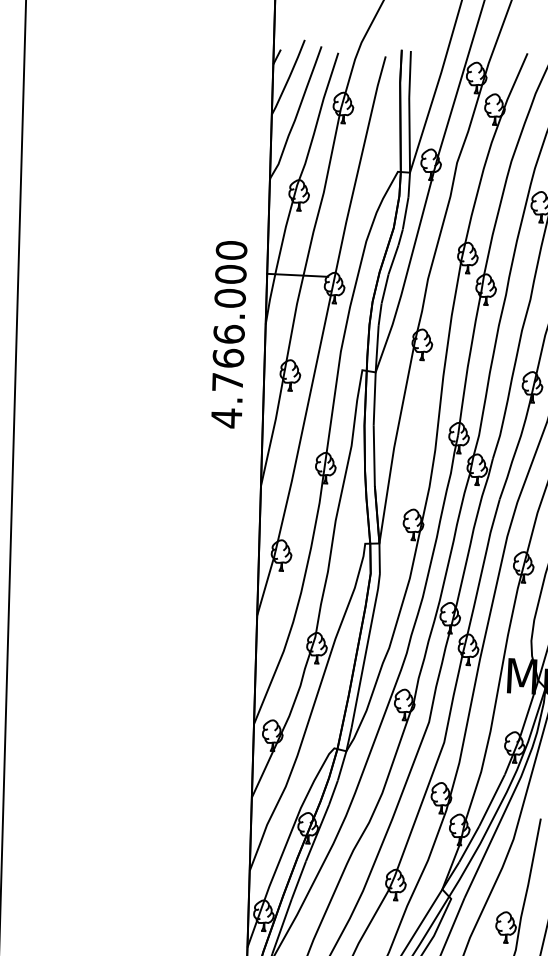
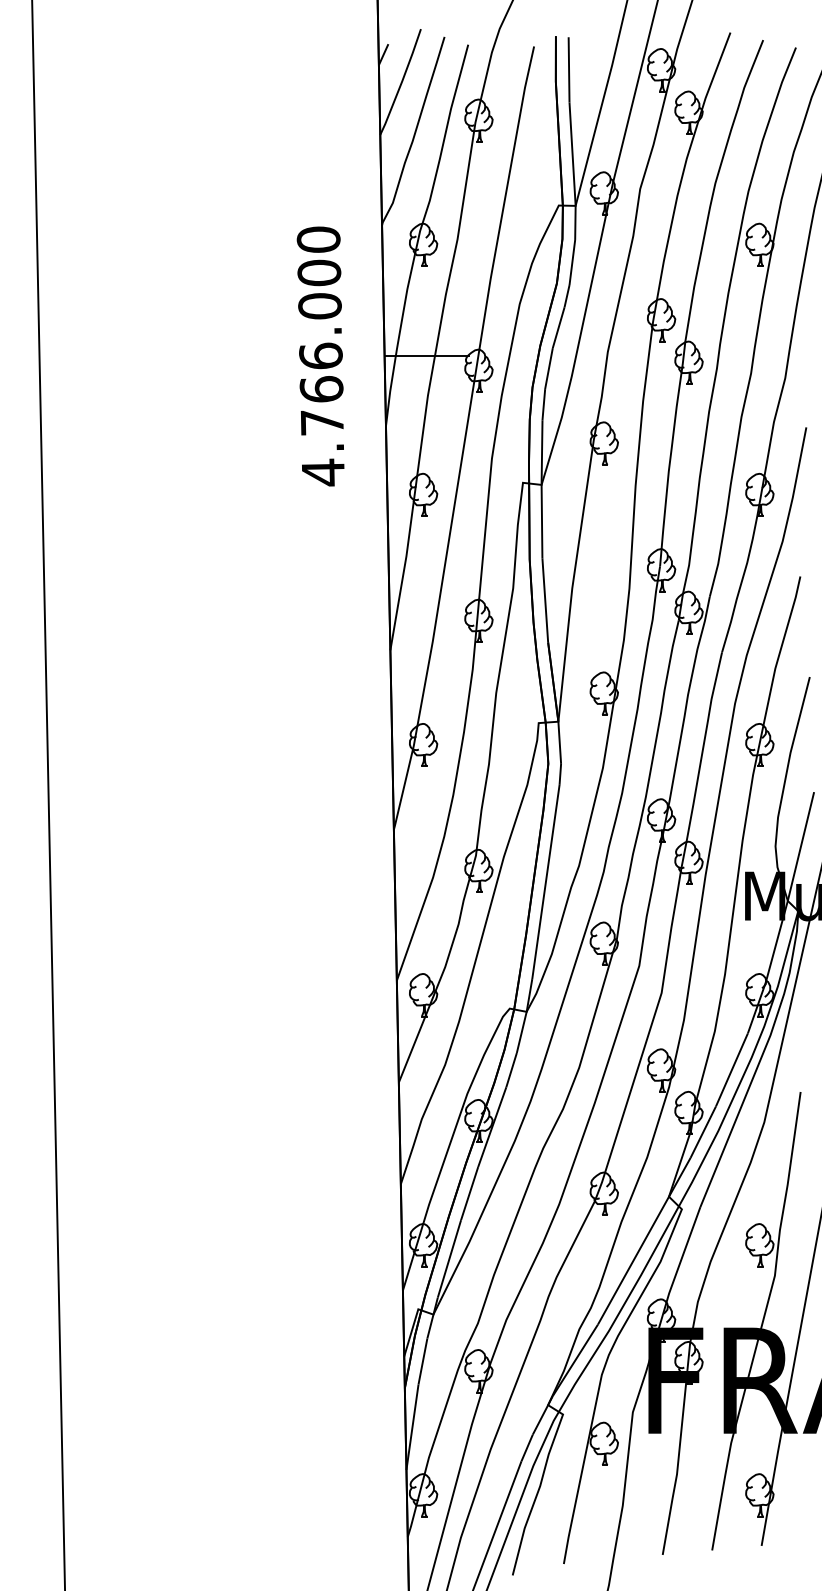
text: (228, 334) -> (320, 356), moved

